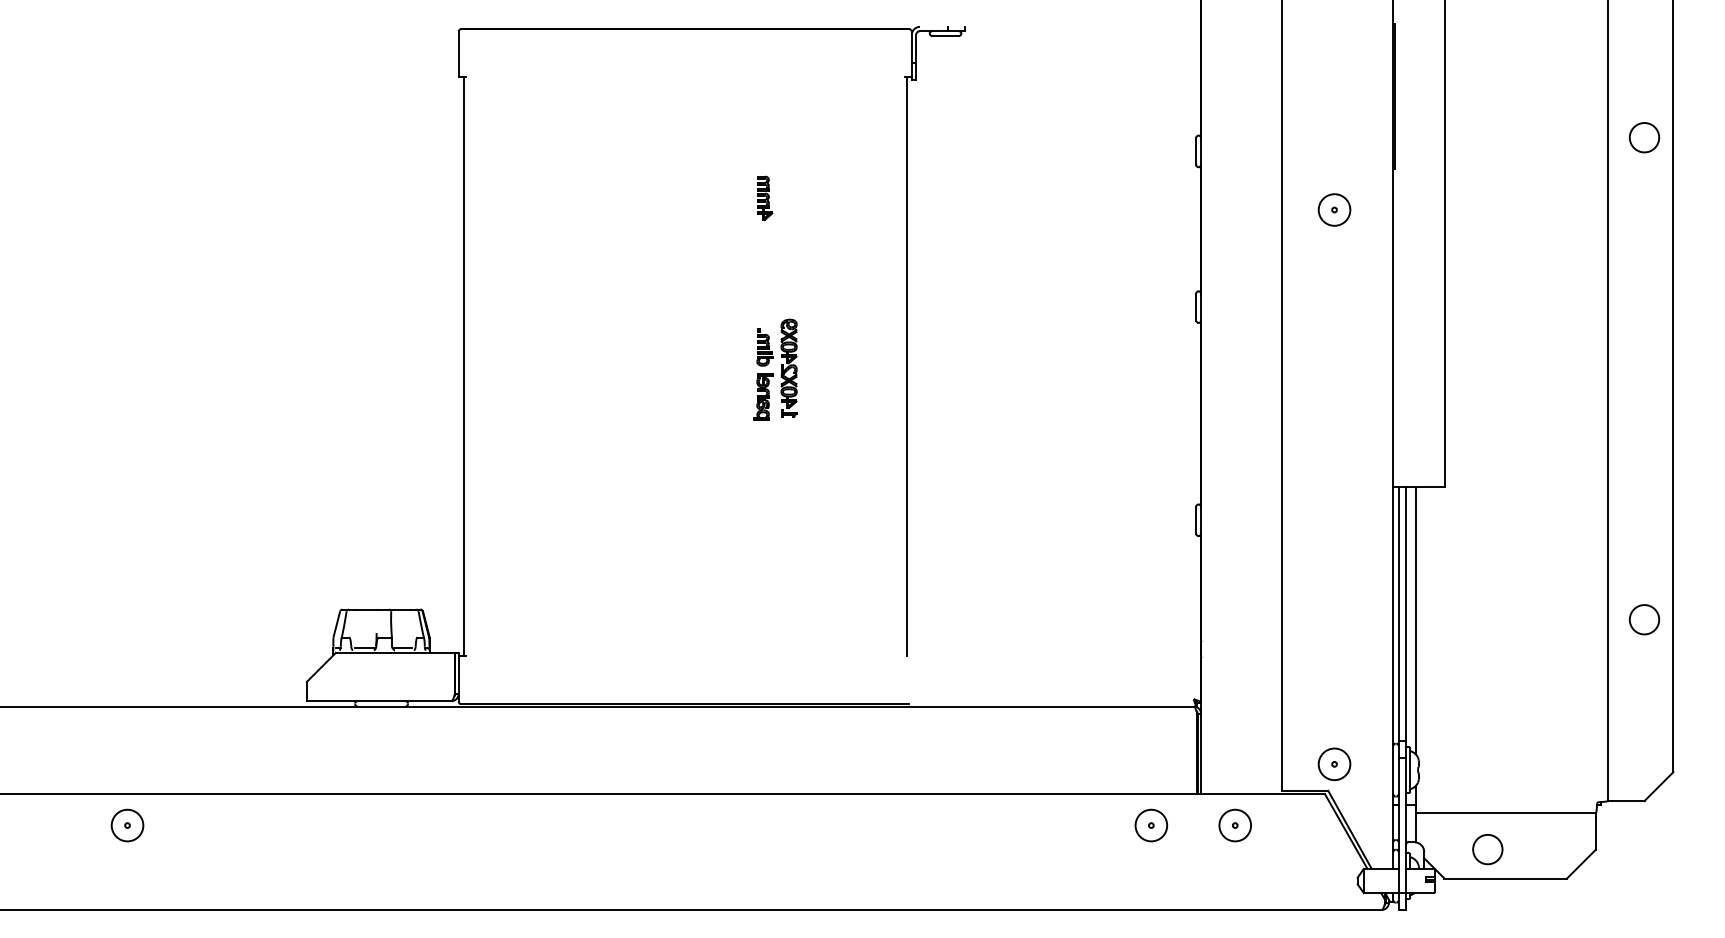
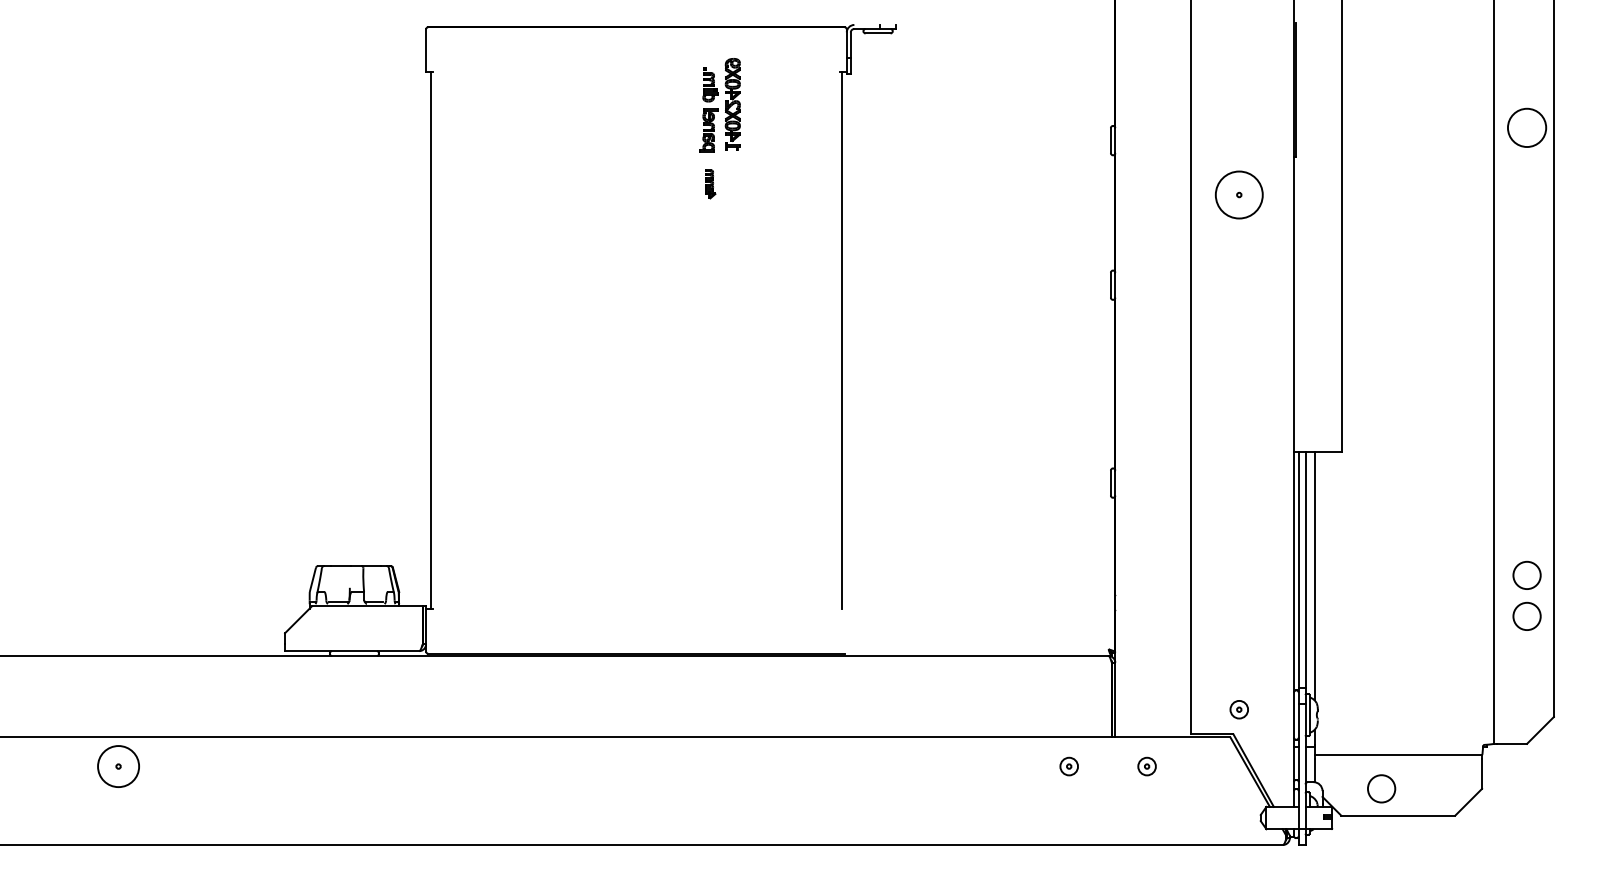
circle: (1643, 137) -> (1526, 127), size x1.4
part: (765, 198) -> (710, 184), size x0.7
circle: (1333, 209) -> (1238, 194), size x1.6
part: (774, 369) -> (719, 105), moved
circle: (1643, 662) -> (1526, 615), added
circle: (1333, 764) -> (1238, 709), size x0.6
circle: (127, 825) -> (118, 766), size x1.4
circle: (1150, 825) -> (1068, 766), size x0.6
circle: (1234, 825) -> (1146, 766), size x0.6

